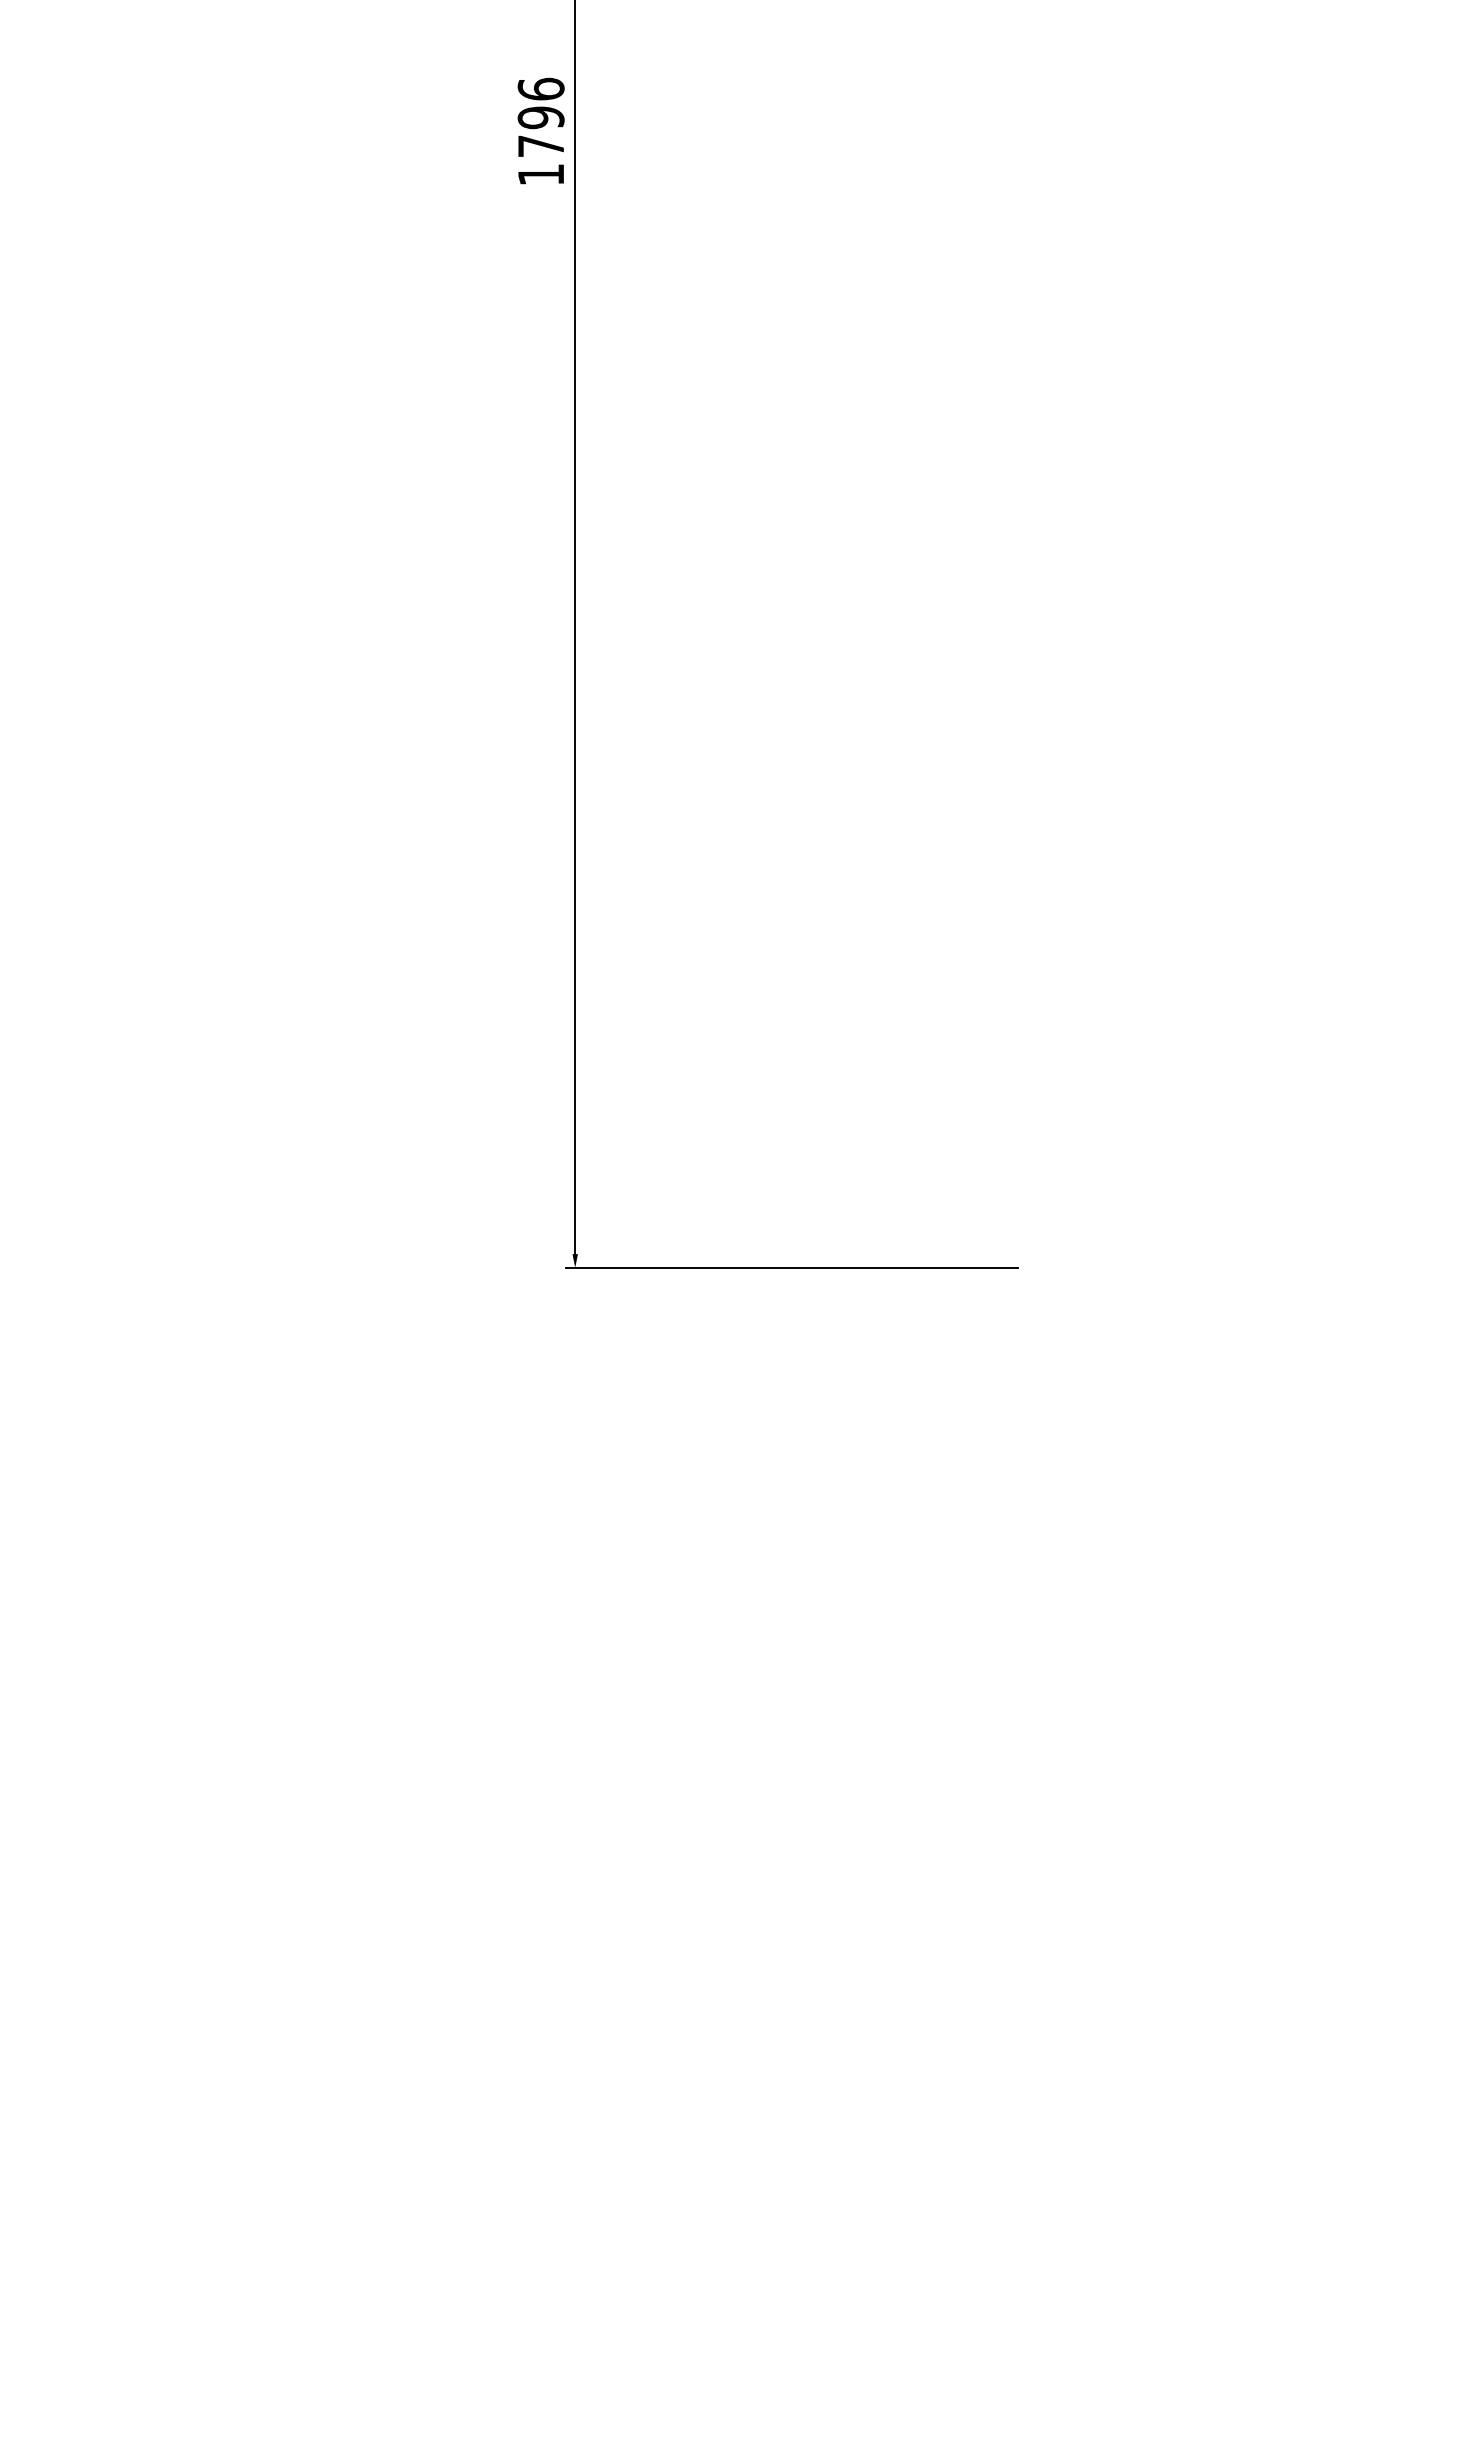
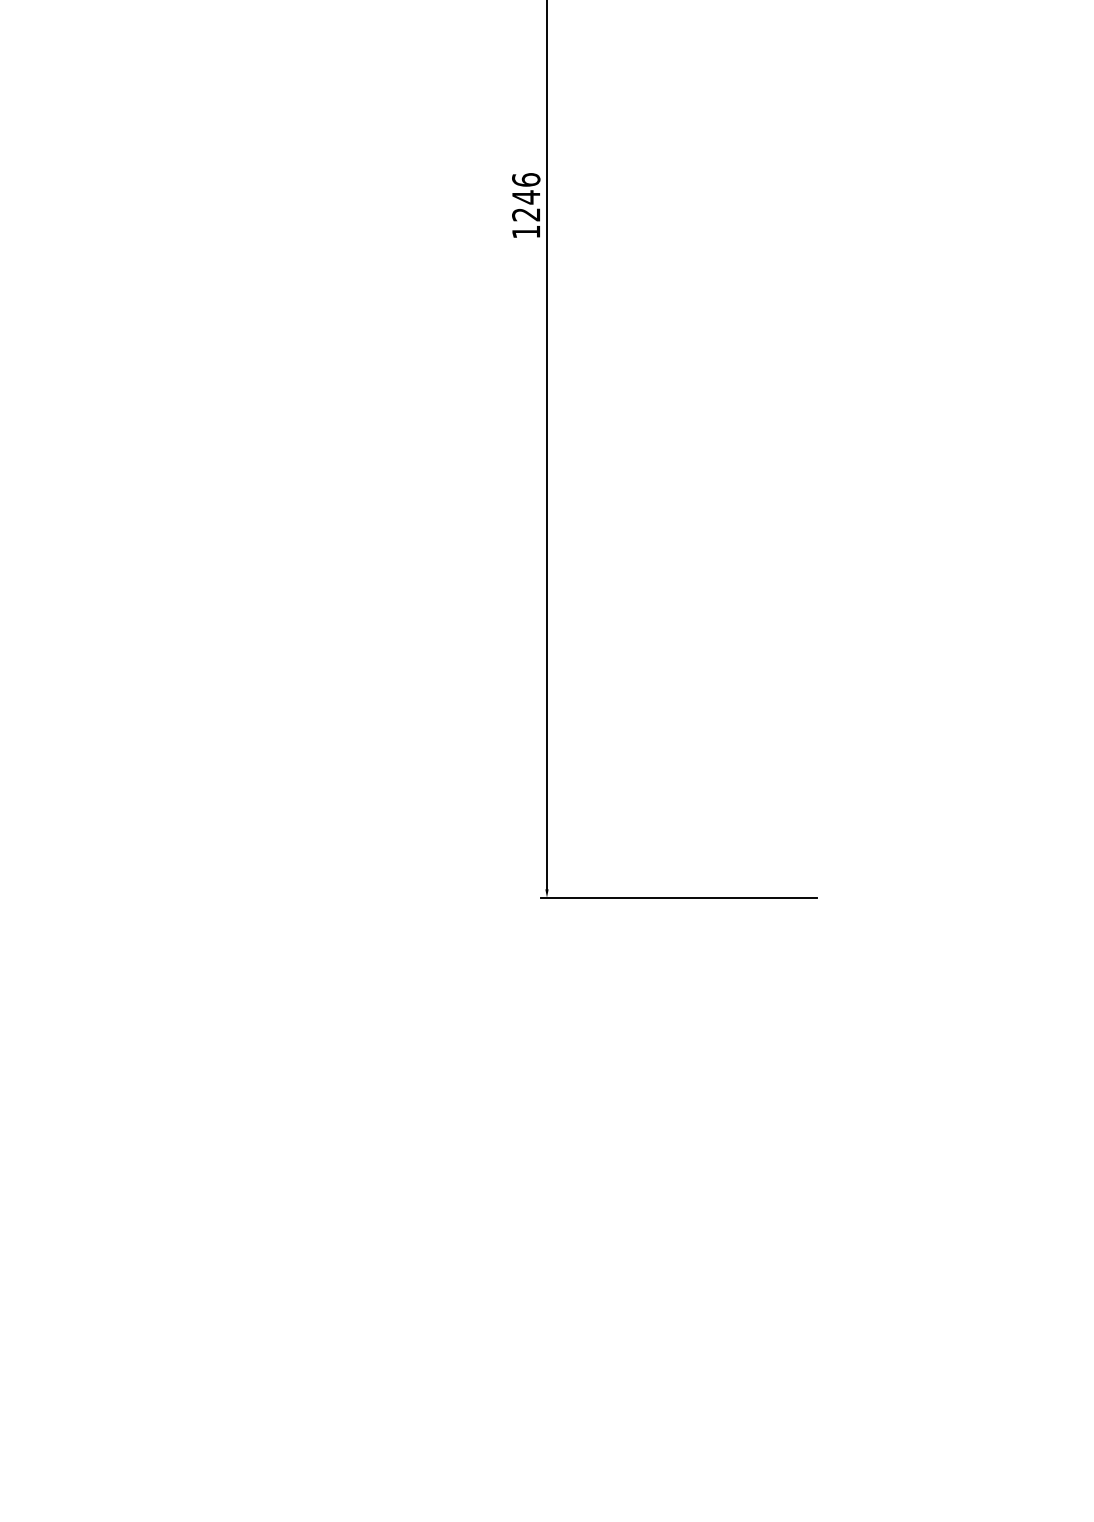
text: (541, 131) -> (526, 205), 1796 -> 1246

